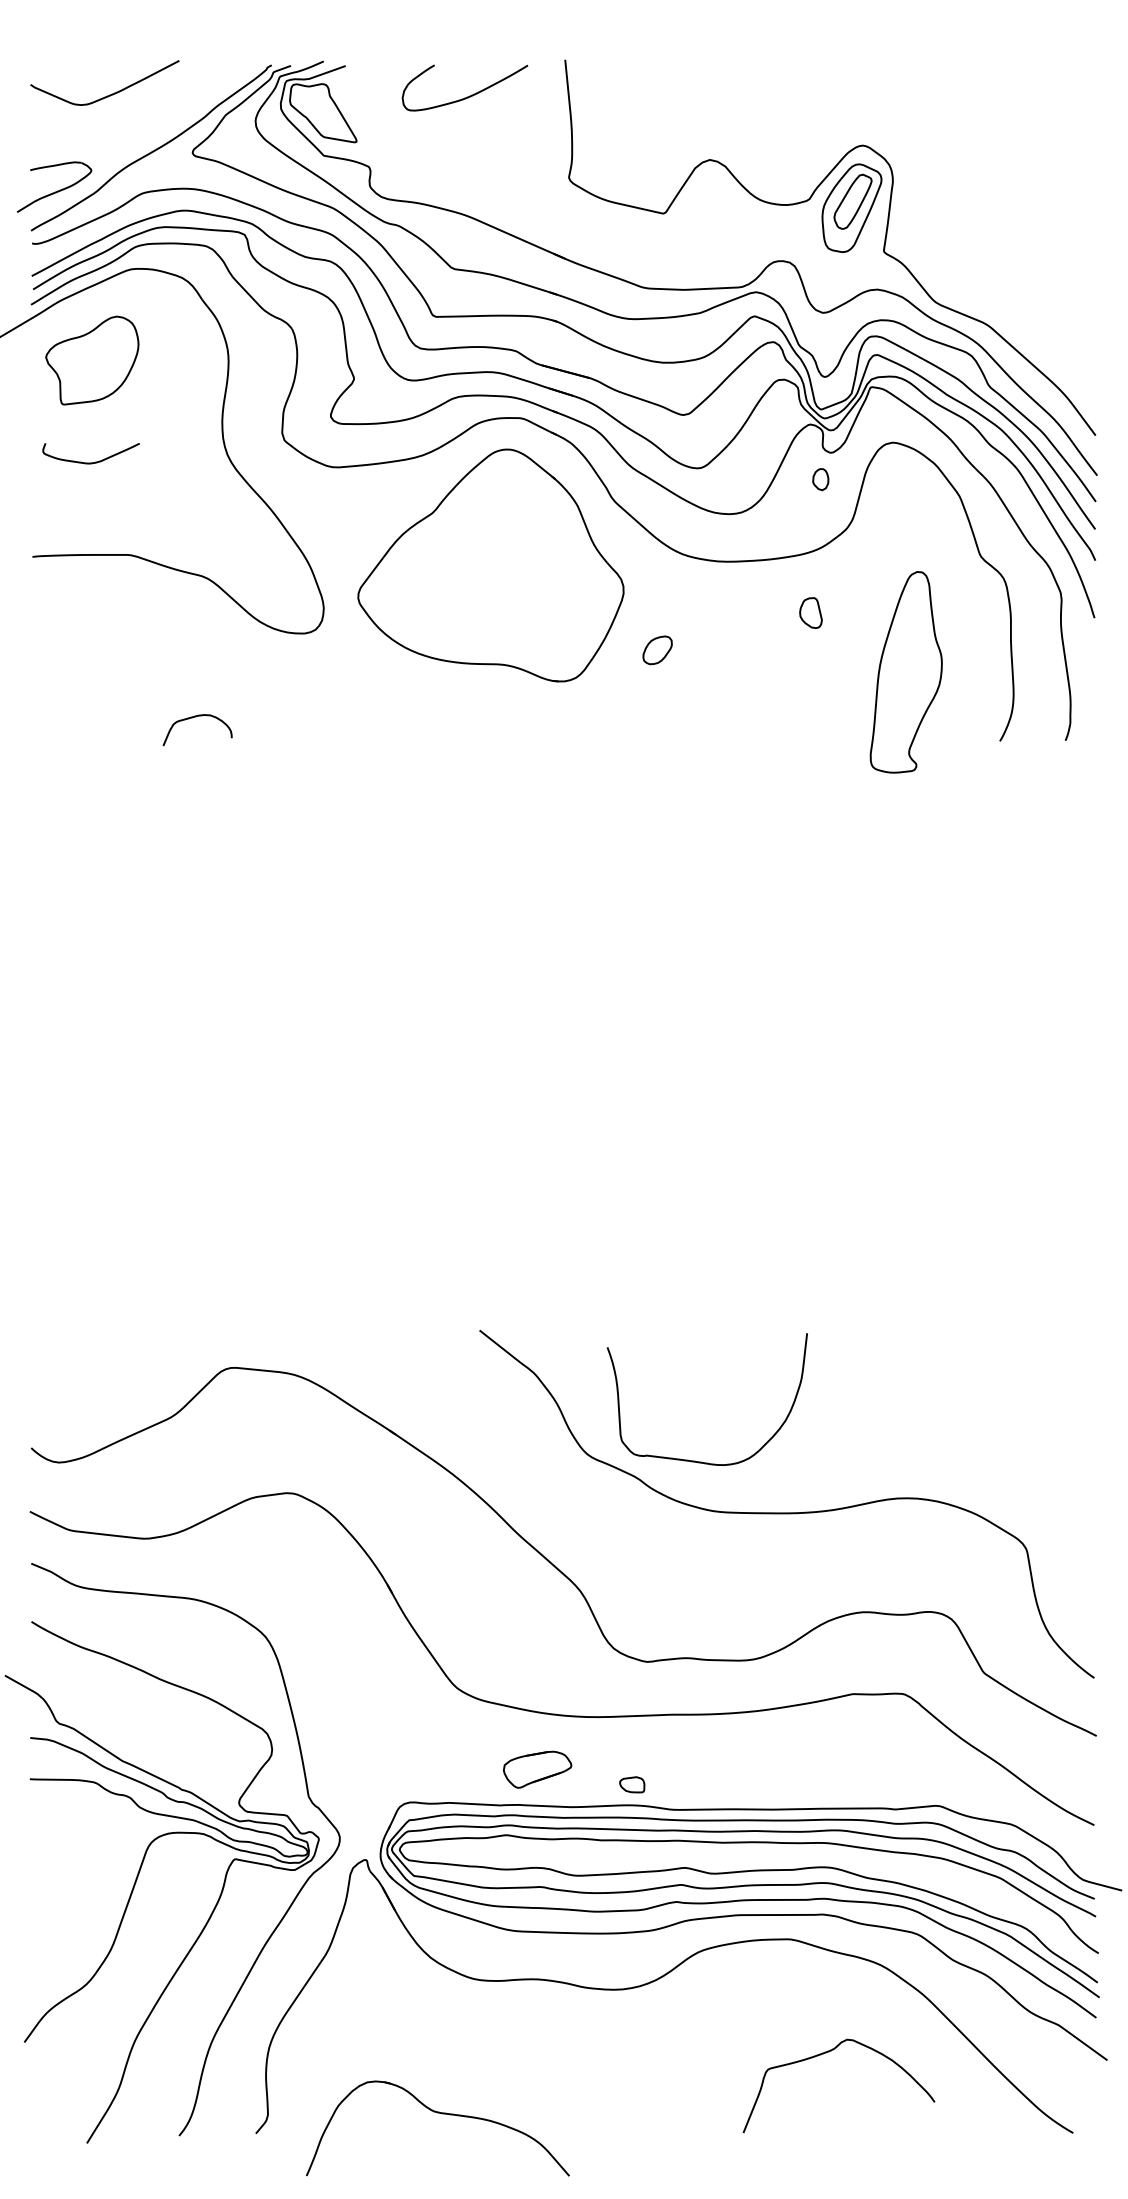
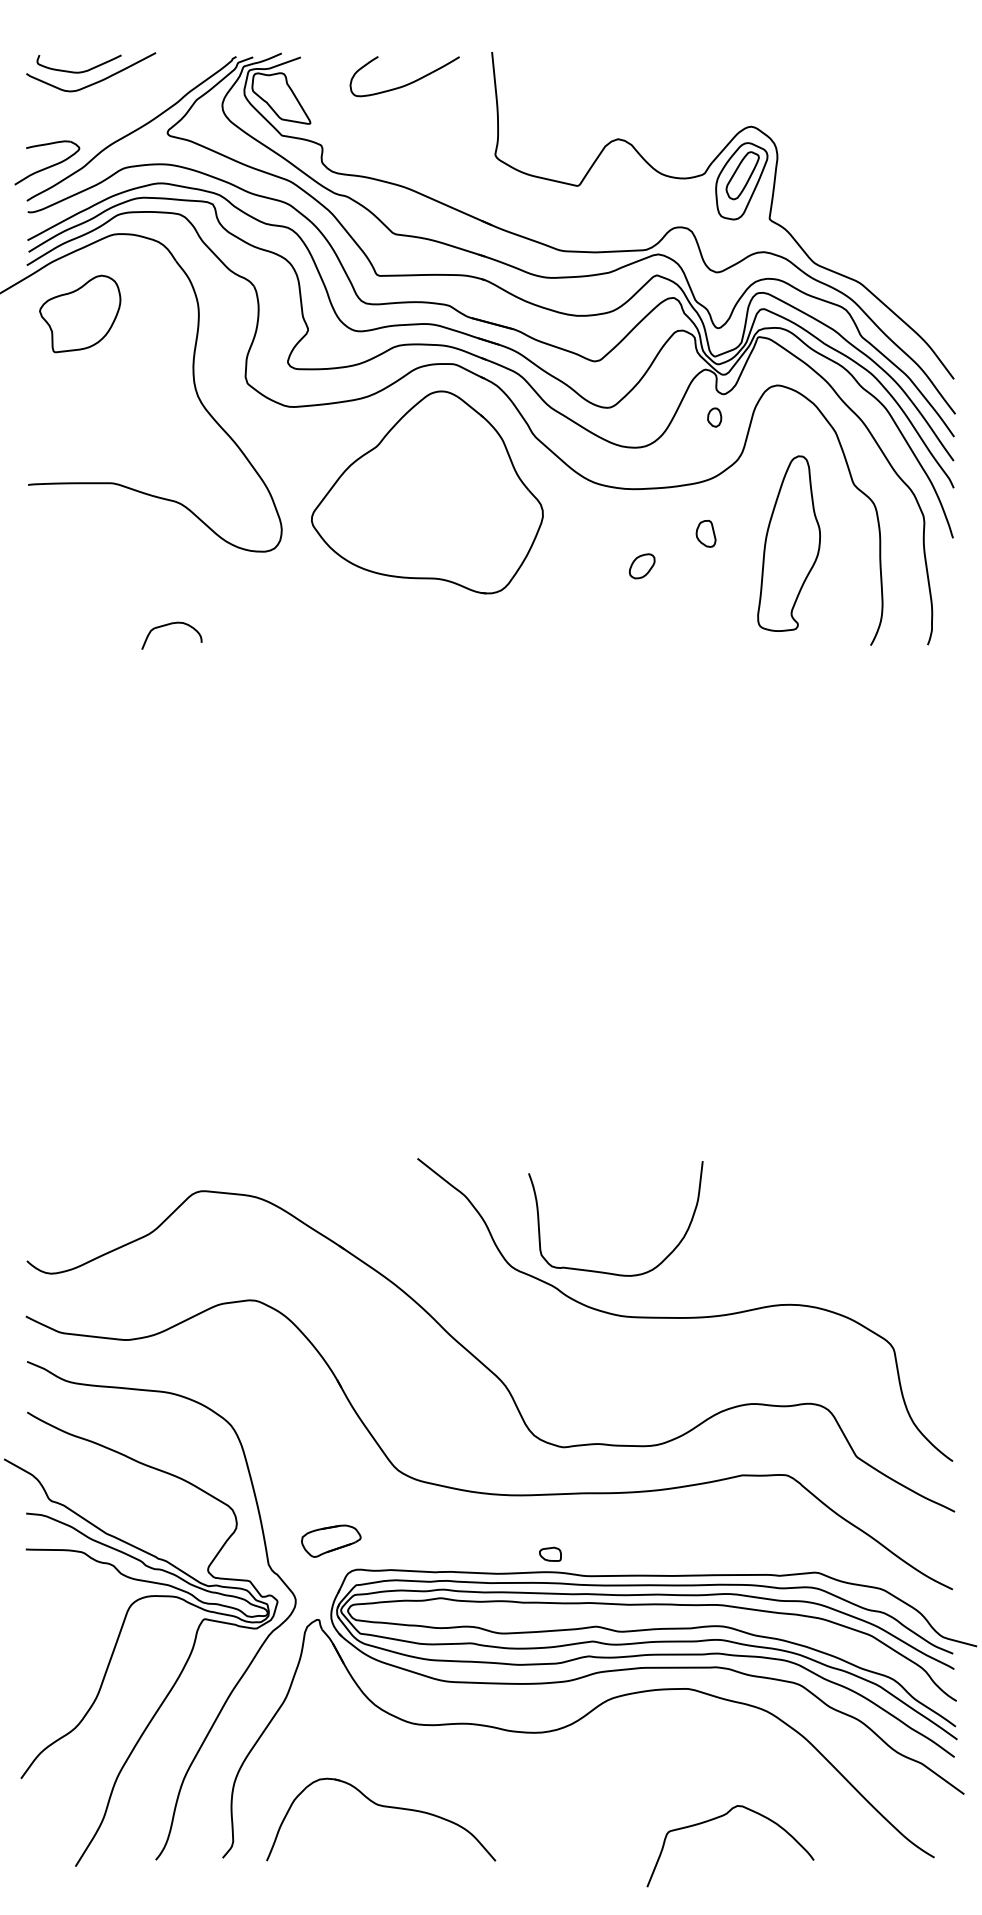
curve: (90, 462) -> (78, 71), moved
part: (657, 650) -> (642, 566), moved
part: (905, 672) -> (788, 543), moved
part: (537, 1769) -> (331, 1541), moved
curve: (826, 2053) -> (719, 1817), moved
part: (441, 2114) -> (384, 1807), moved

